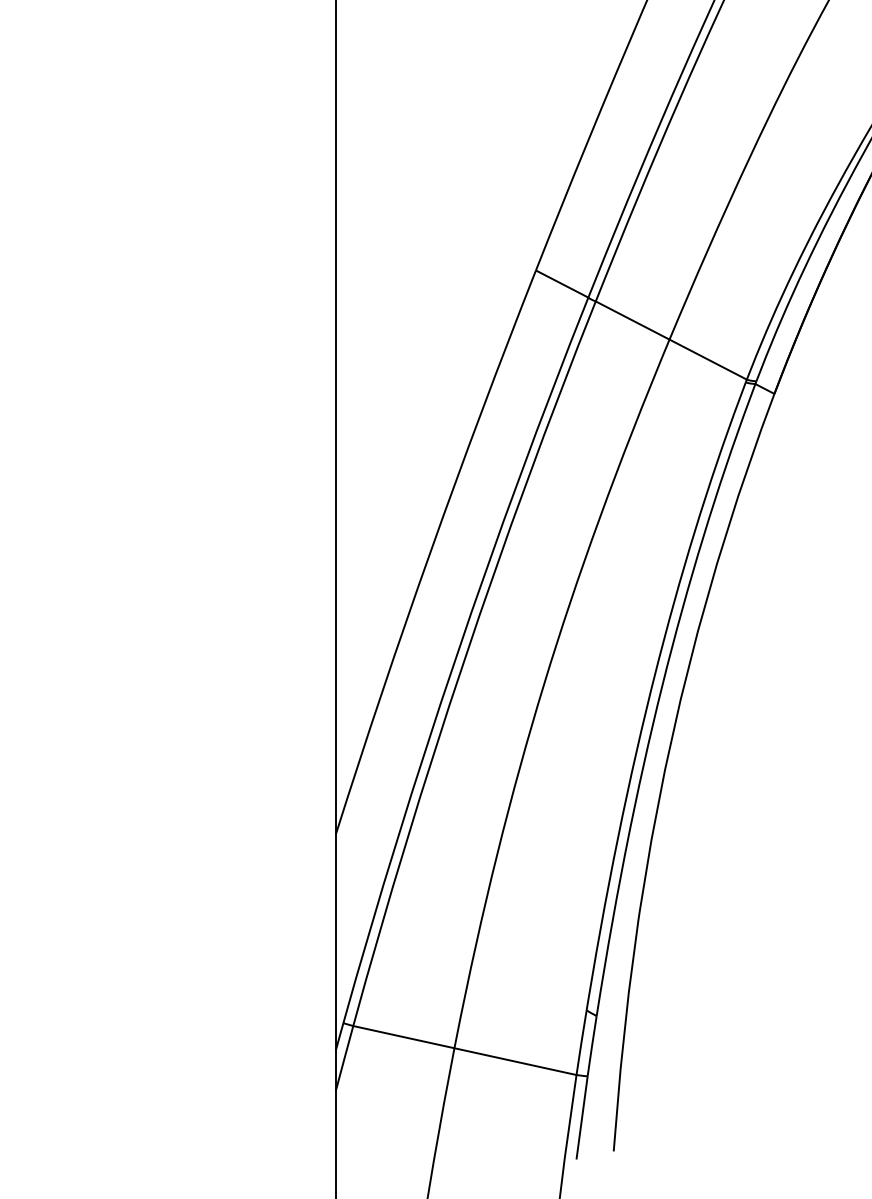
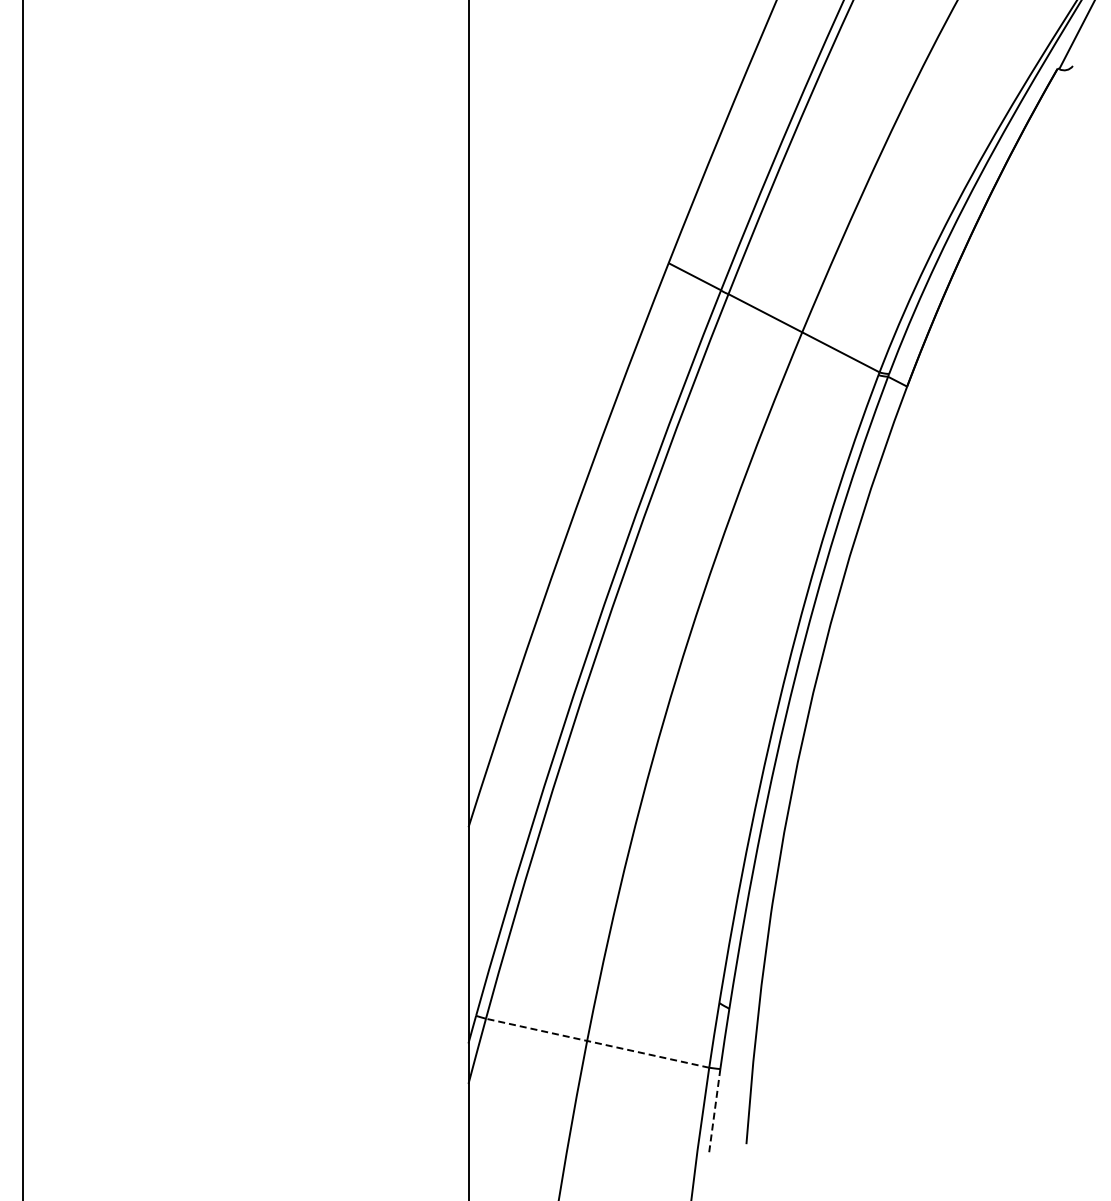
line: (464, 1050) -> (597, 1043), solid -> dashed
line: (581, 1117) -> (714, 1110), solid -> dashed

